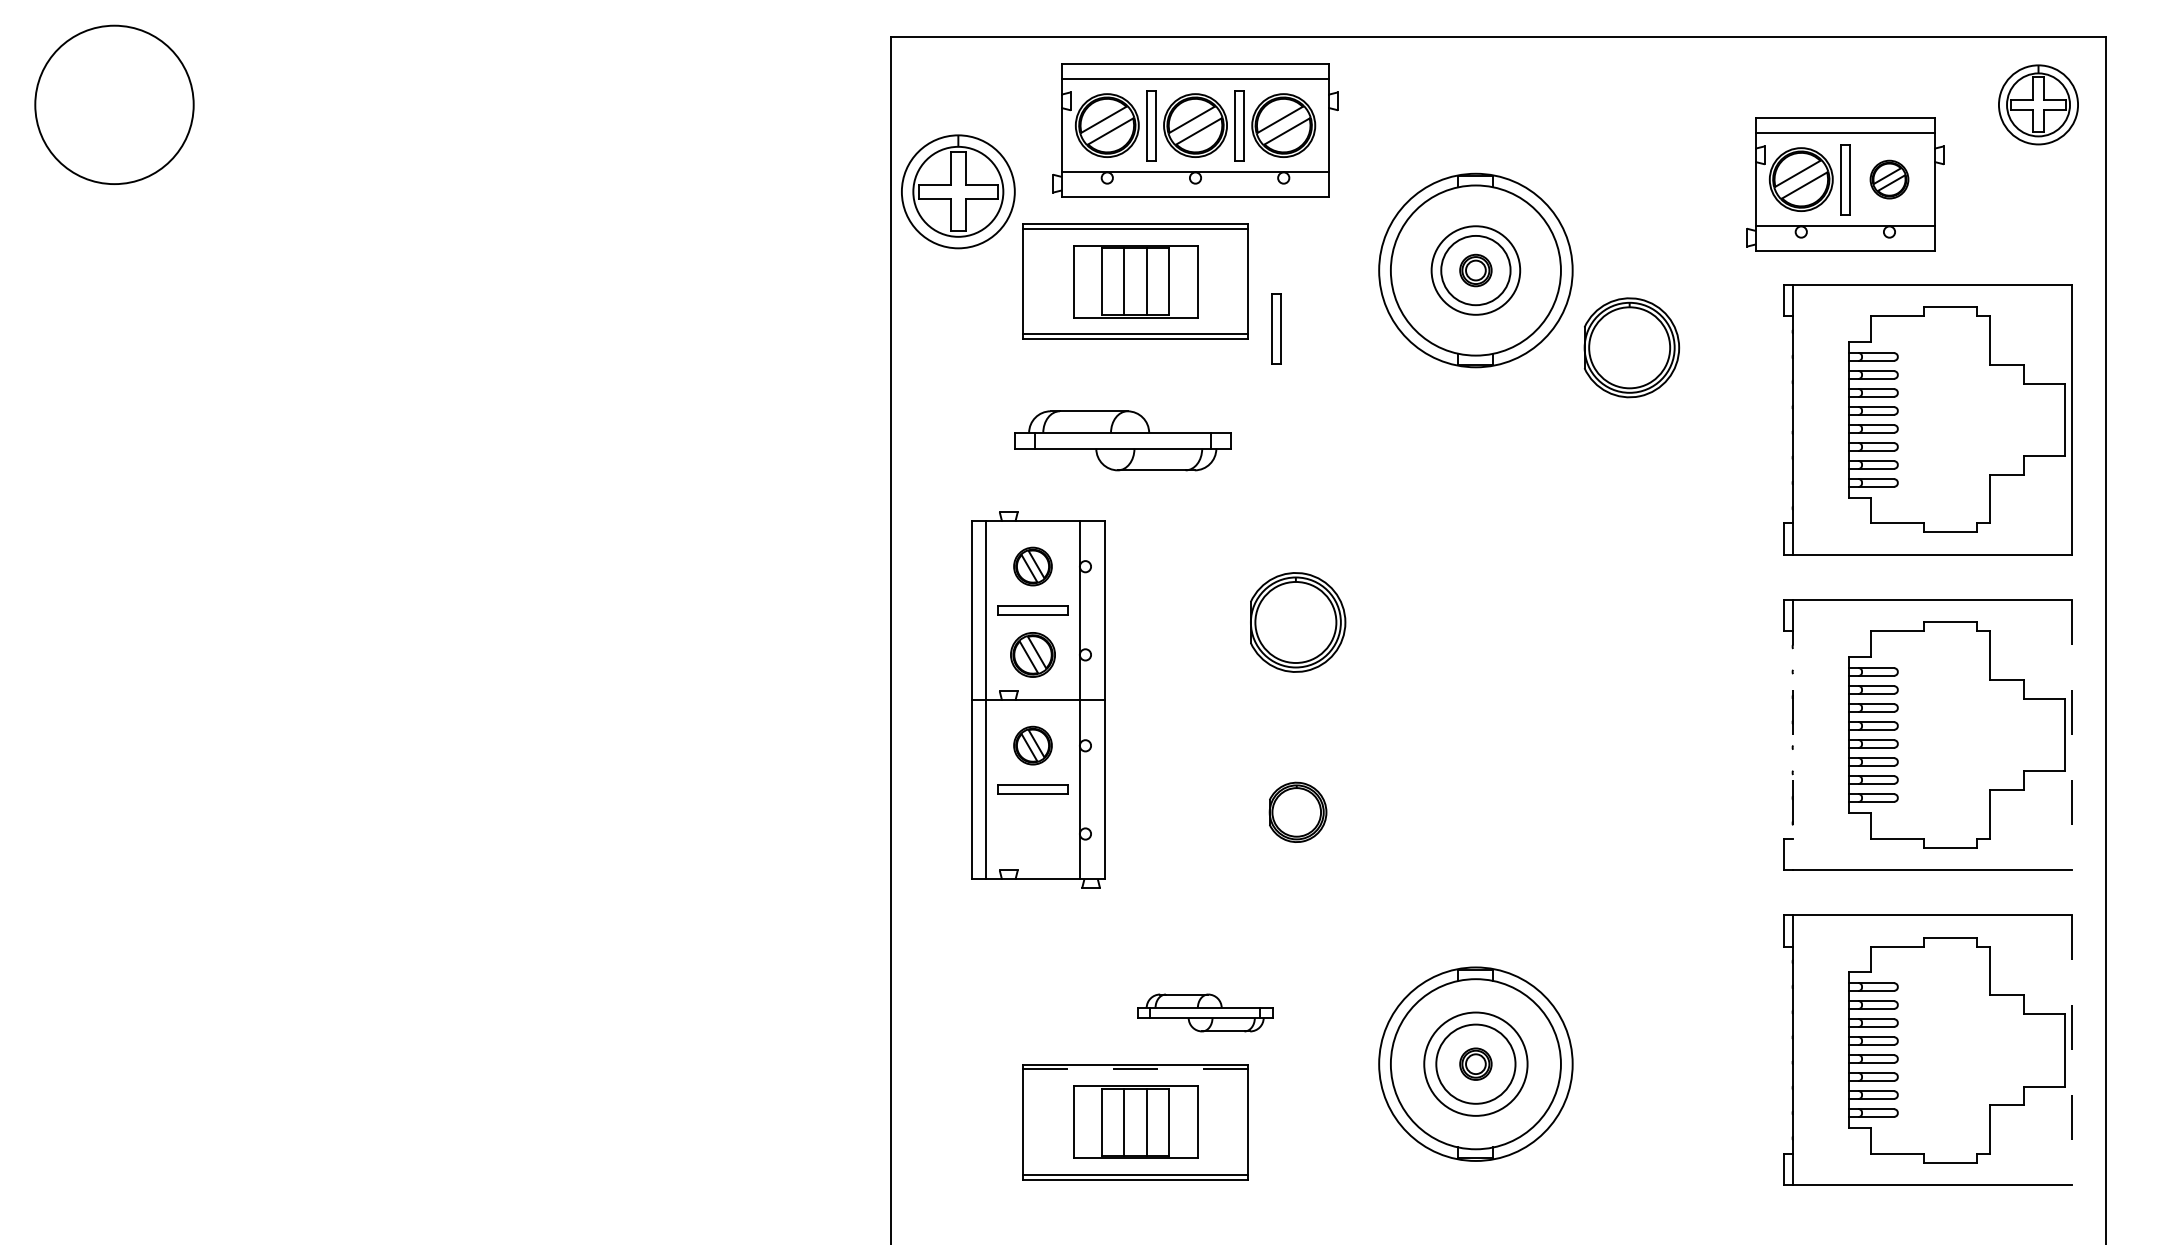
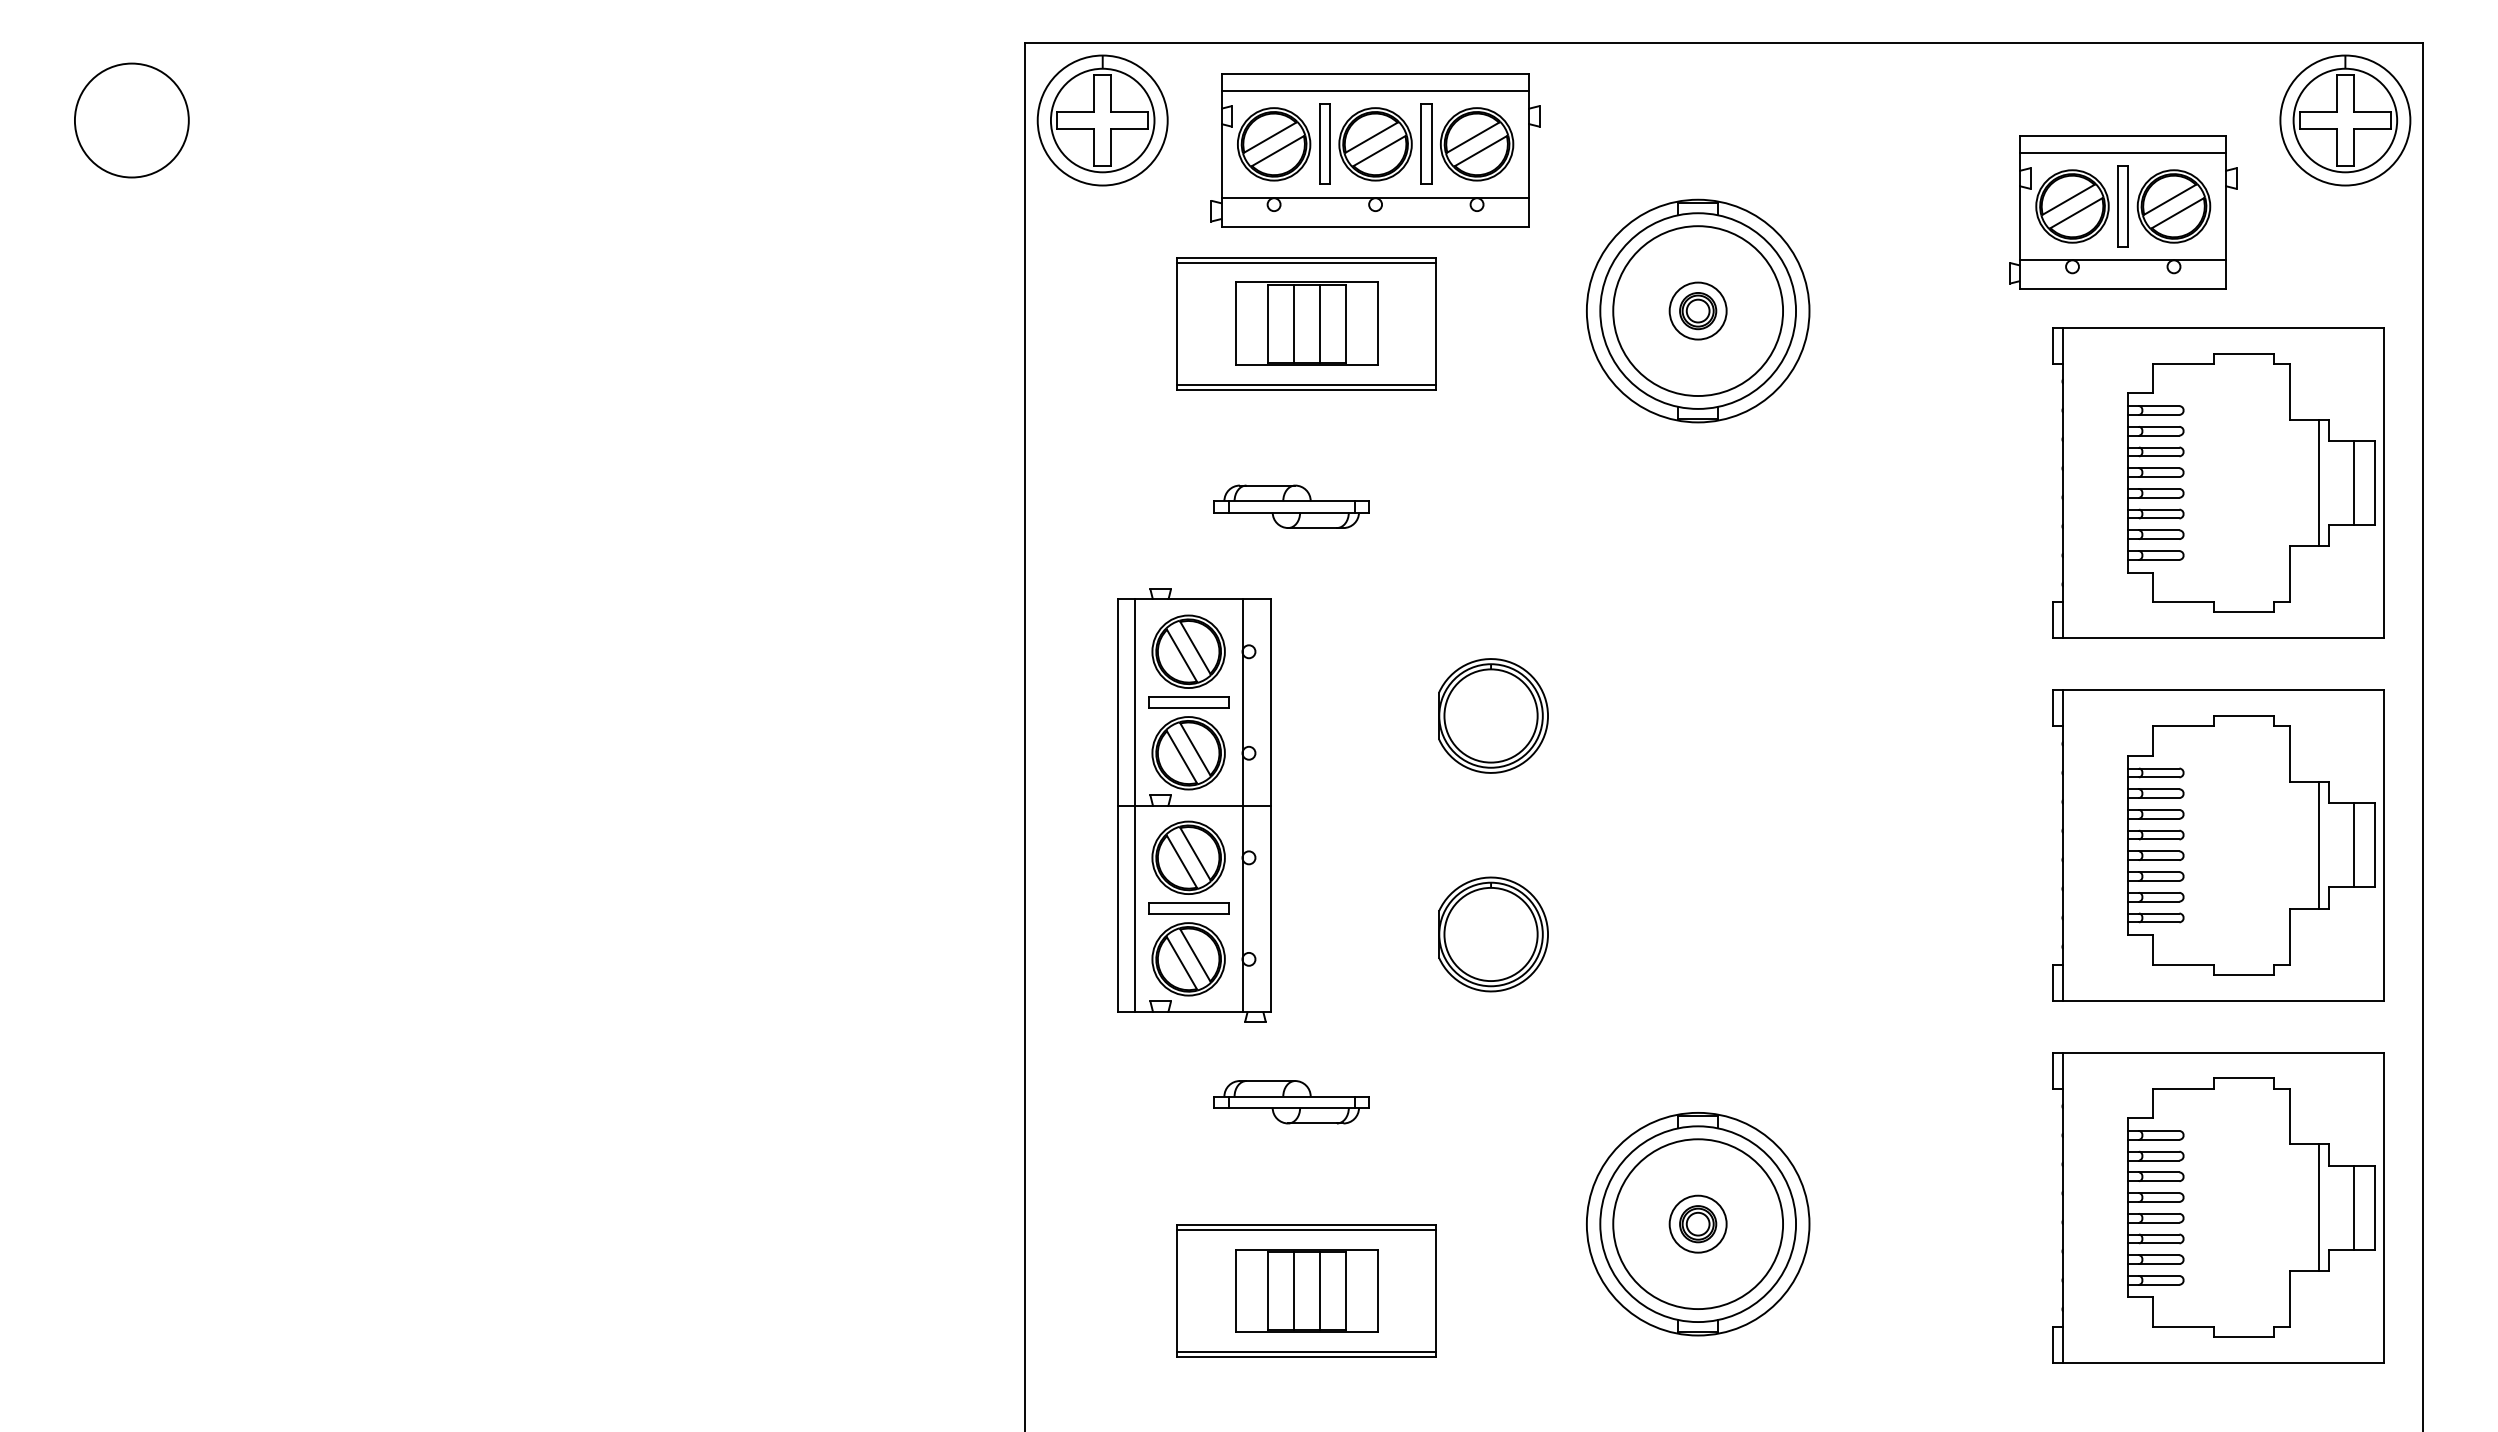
circle: (114, 104) -> (131, 120), size x0.62
part: (2038, 104) -> (2345, 120), size x1.43
part: (1889, 179) -> (2173, 206), size x1.67
part: (958, 191) -> (1102, 120), moved
circle: (1475, 270) -> (1697, 310), size x0.71
circle: (1476, 270) -> (1698, 311), size x1.67
part: (1276, 328) -> (1468, 377), removed
part: (1631, 347) -> (1877, 399), removed
line: (2015, 419) -> (2318, 482), added
line: (2046, 419) -> (2354, 482), added
part: (1122, 440) -> (1291, 506), size x0.62
part: (1032, 566) -> (1188, 651), size x1.67
part: (1032, 655) -> (1188, 753), size x1.43
line: (1793, 735) -> (2063, 845), dashed -> solid
line: (2015, 735) -> (2318, 845), added
line: (2046, 735) -> (2354, 845), added
line: (2072, 735) -> (2384, 845), dashed -> solid
part: (1032, 745) -> (1188, 857), size x1.67
part: (1298, 812) -> (1493, 934), size x1.67
part: (1032, 834) -> (1188, 959), added
part: (1205, 1013) -> (1291, 1102), moved
line: (2015, 1049) -> (2318, 1207), added
line: (2046, 1049) -> (2354, 1207), added
line: (2072, 1050) -> (2384, 1208), dashed -> solid
circle: (1475, 1063) -> (1697, 1223), size x0.62
circle: (1476, 1064) -> (1698, 1224), size x1.43
line: (1136, 1069) -> (1307, 1230), dashed -> solid

